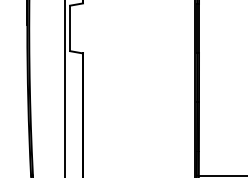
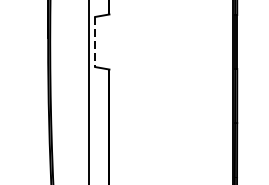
line: (70, 28) -> (95, 42), solid -> dashed

